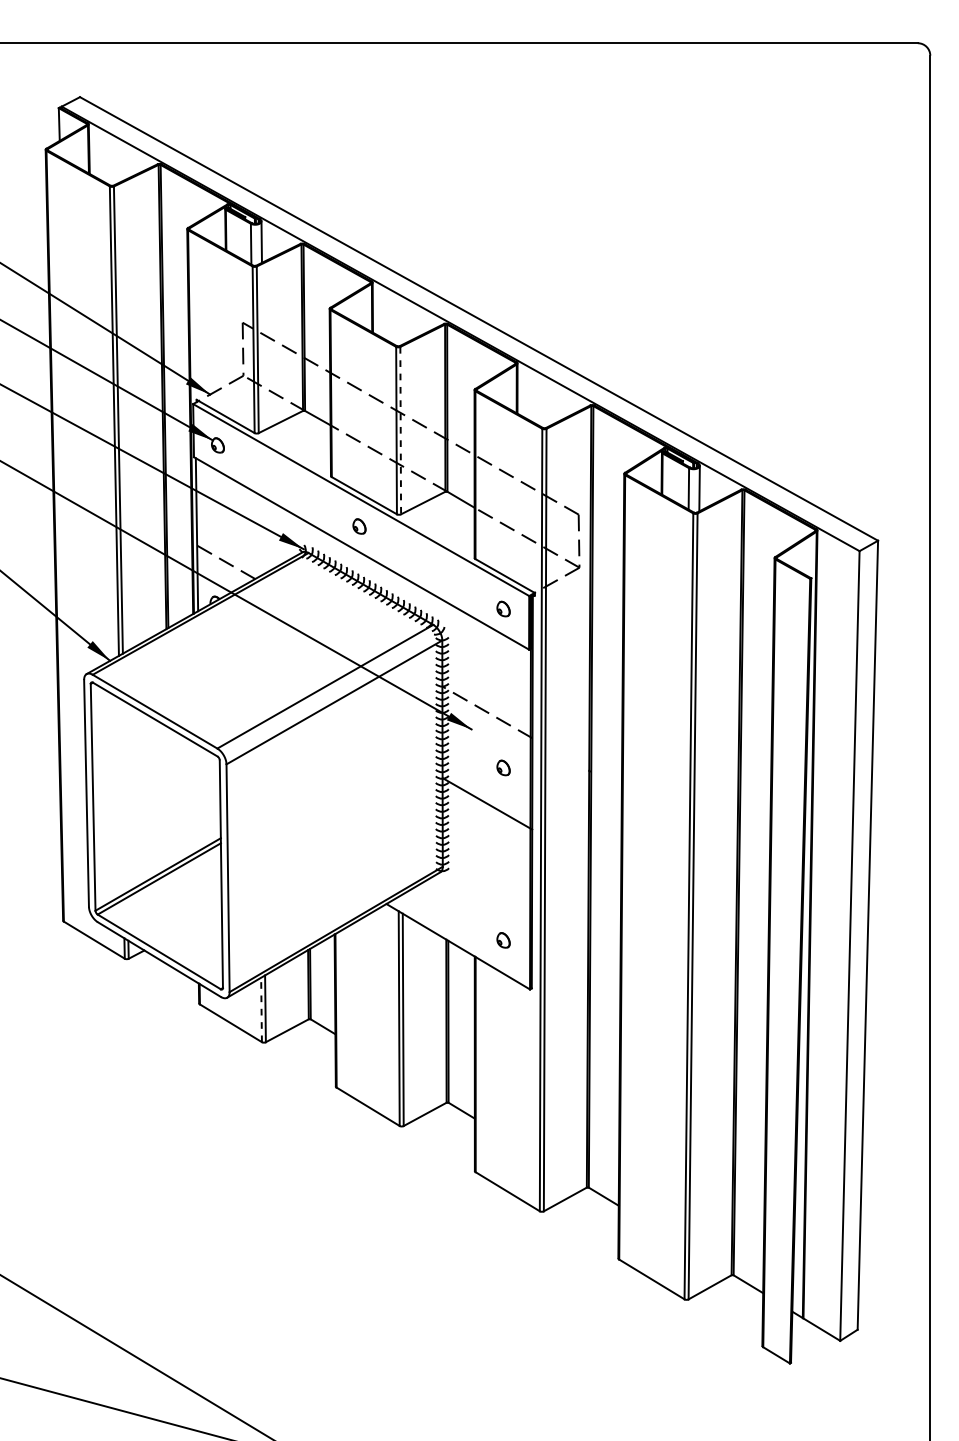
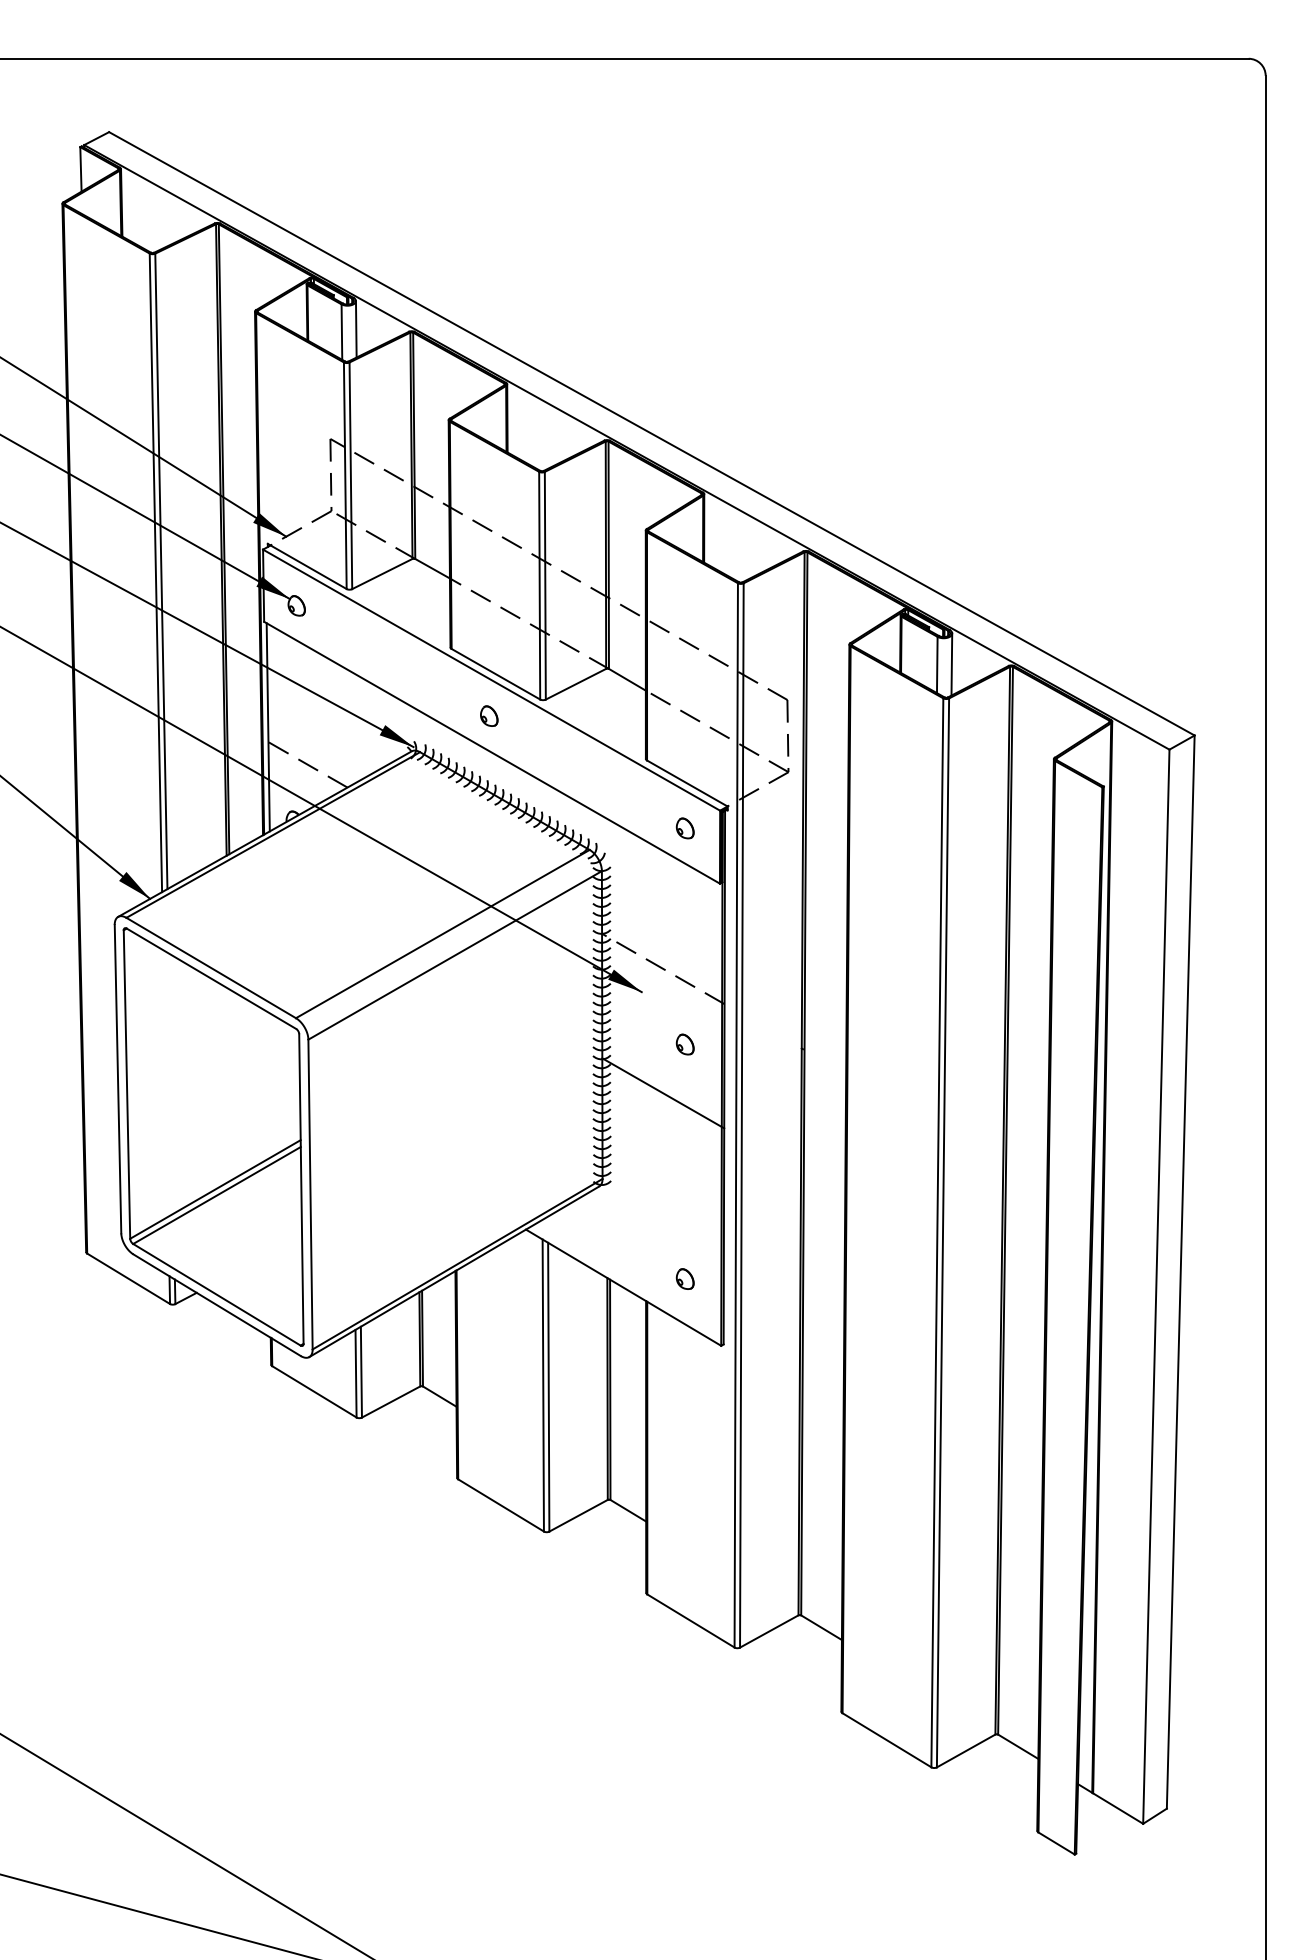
line: (400, 430) -> (545, 585), dashed -> solid
line: (261, 1009) -> (356, 1373), dashed -> solid

